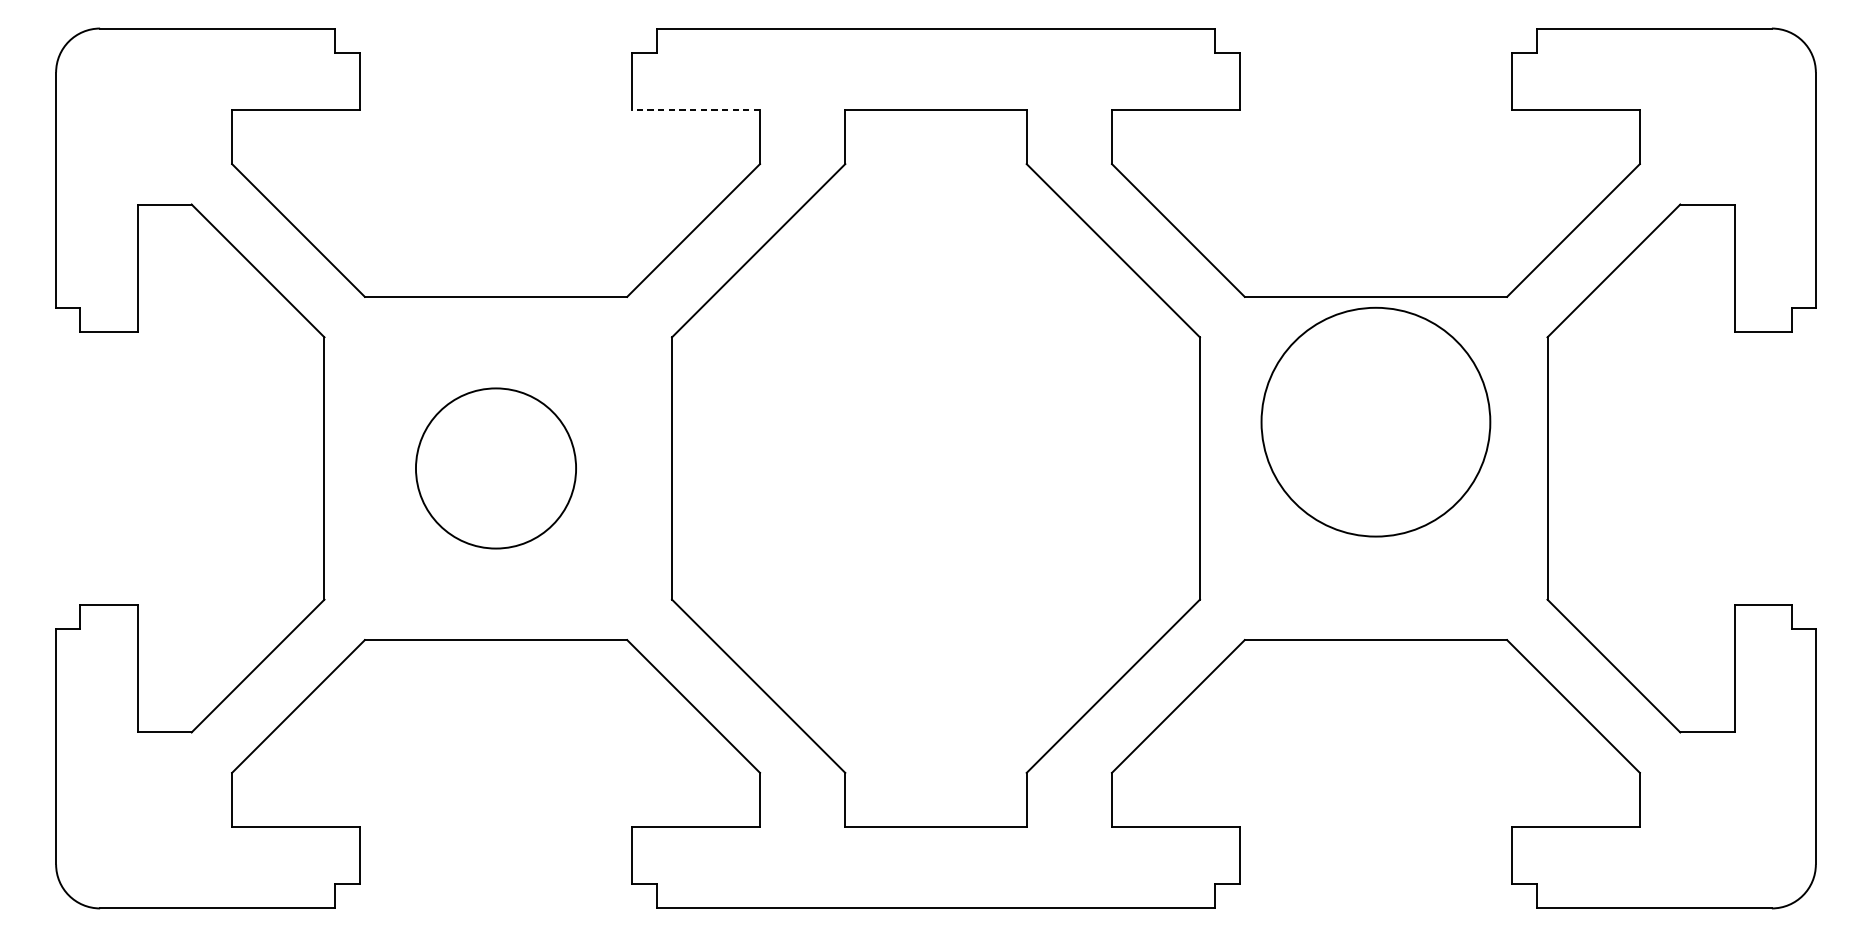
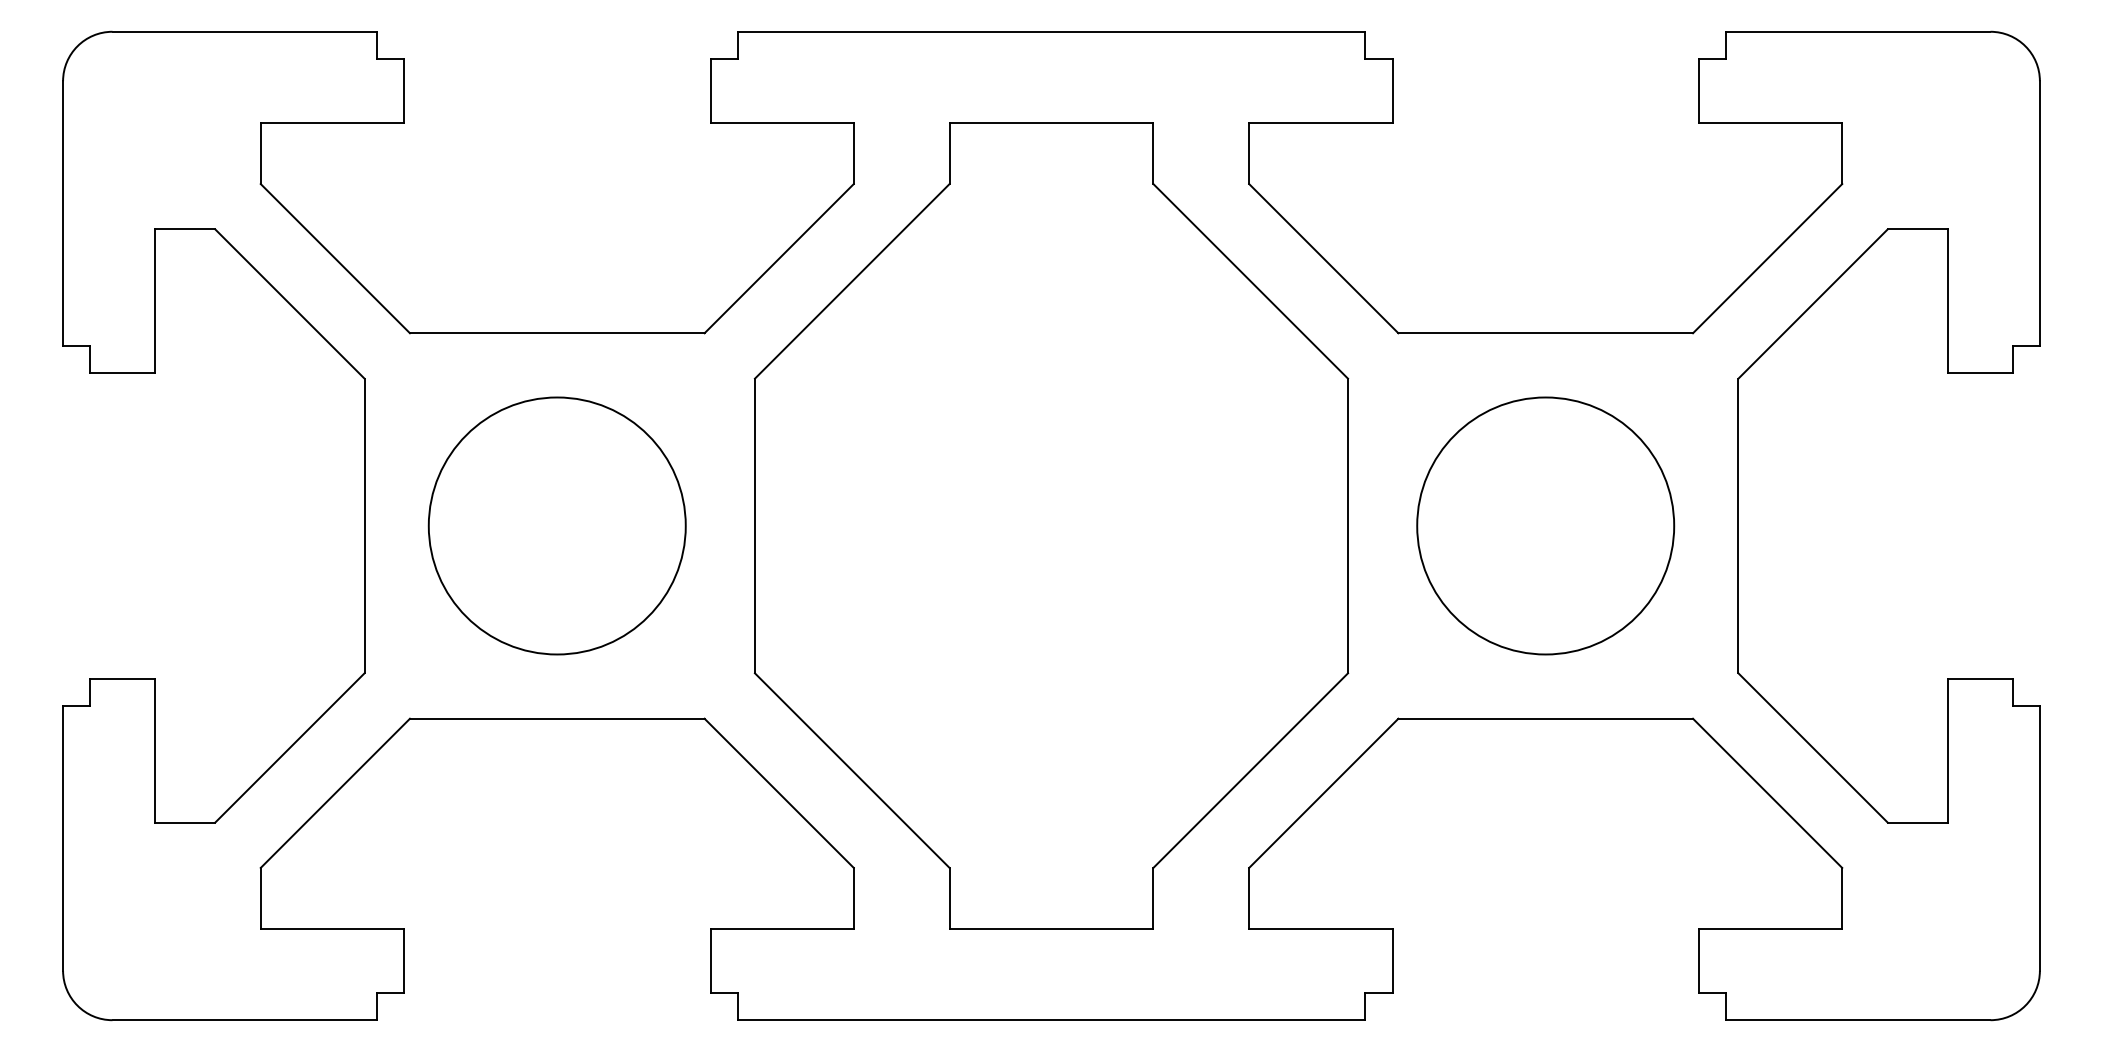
line: (696, 110) -> (782, 123), dashed -> solid
circle: (1375, 421) -> (1545, 525), moved
circle: (495, 468) -> (556, 525), size x1.43

